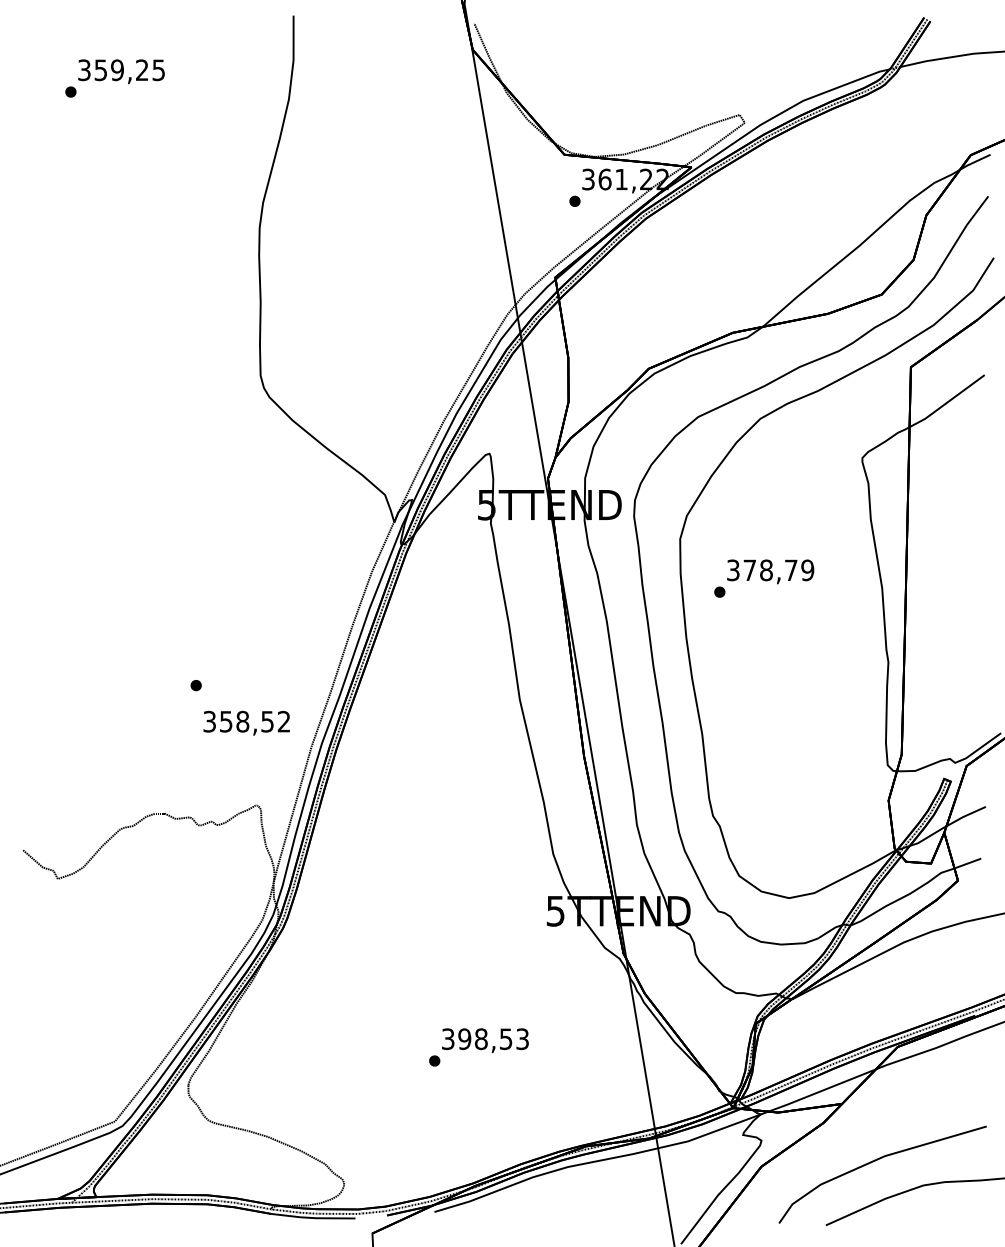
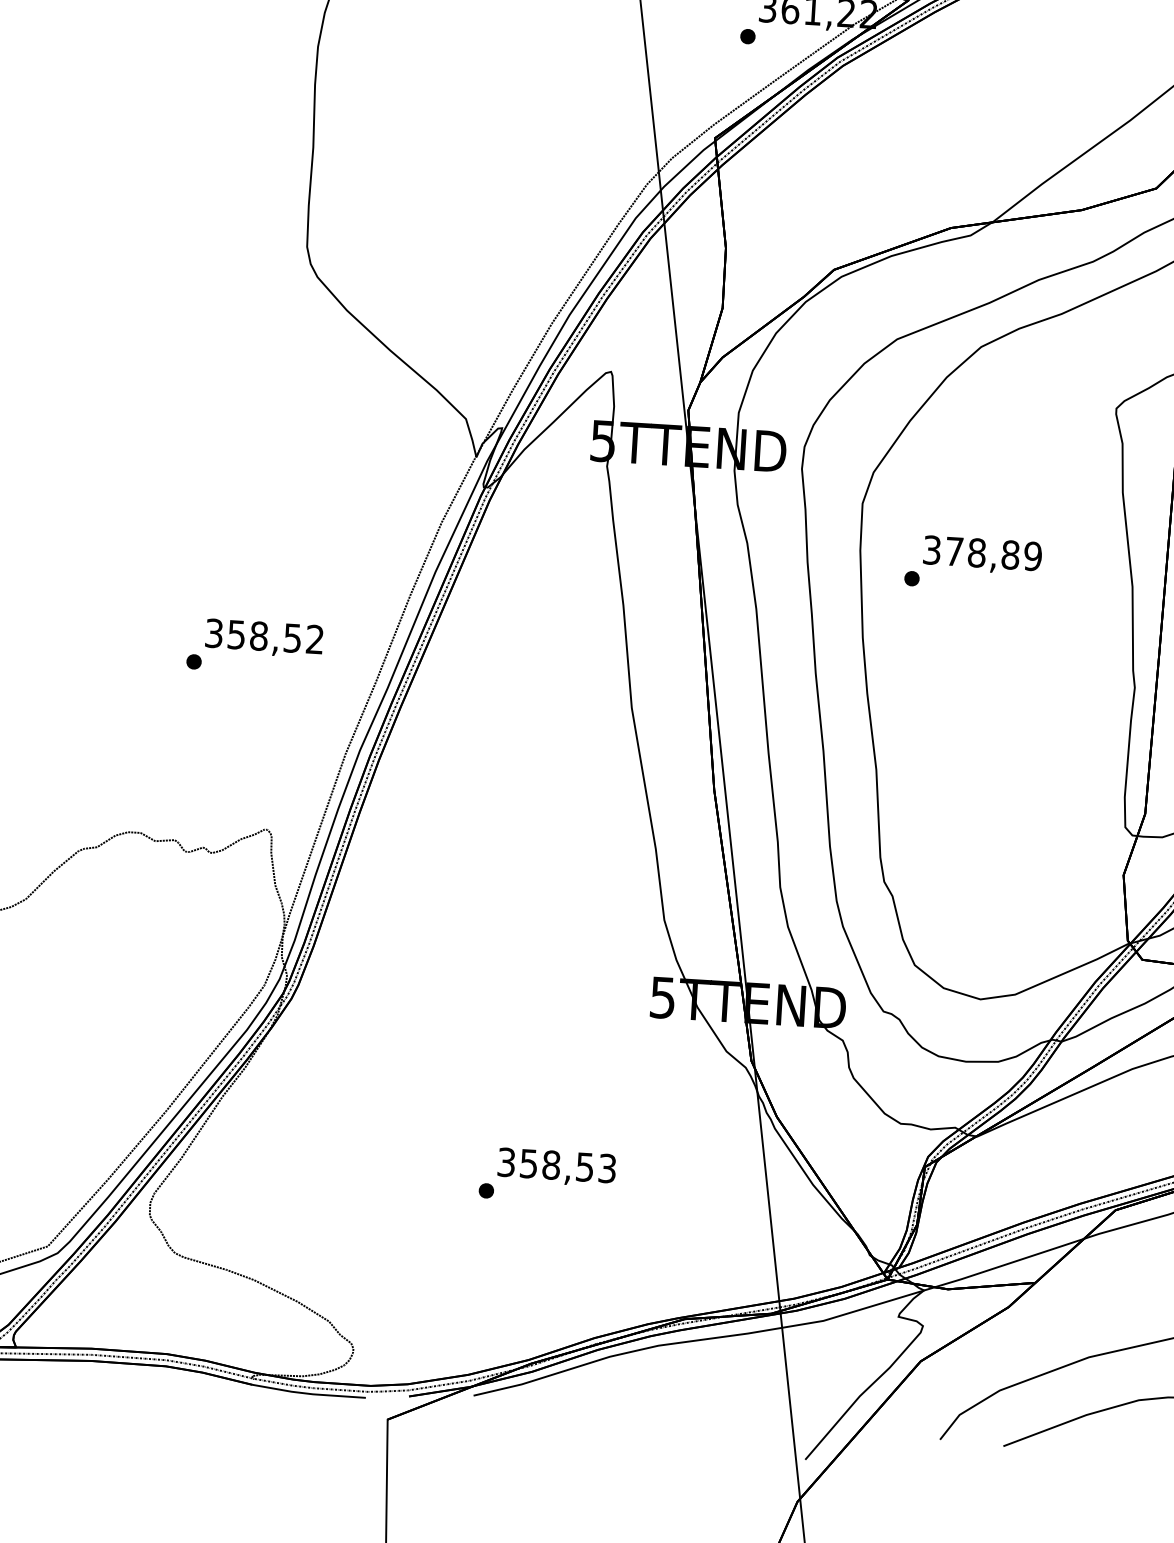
text: (790, 570) -> (1009, 555), 378,79 -> 378,89
text: (246, 722) -> (264, 637), moved
text: (464, 1038) -> (528, 1162), 398,53 -> 358,53

